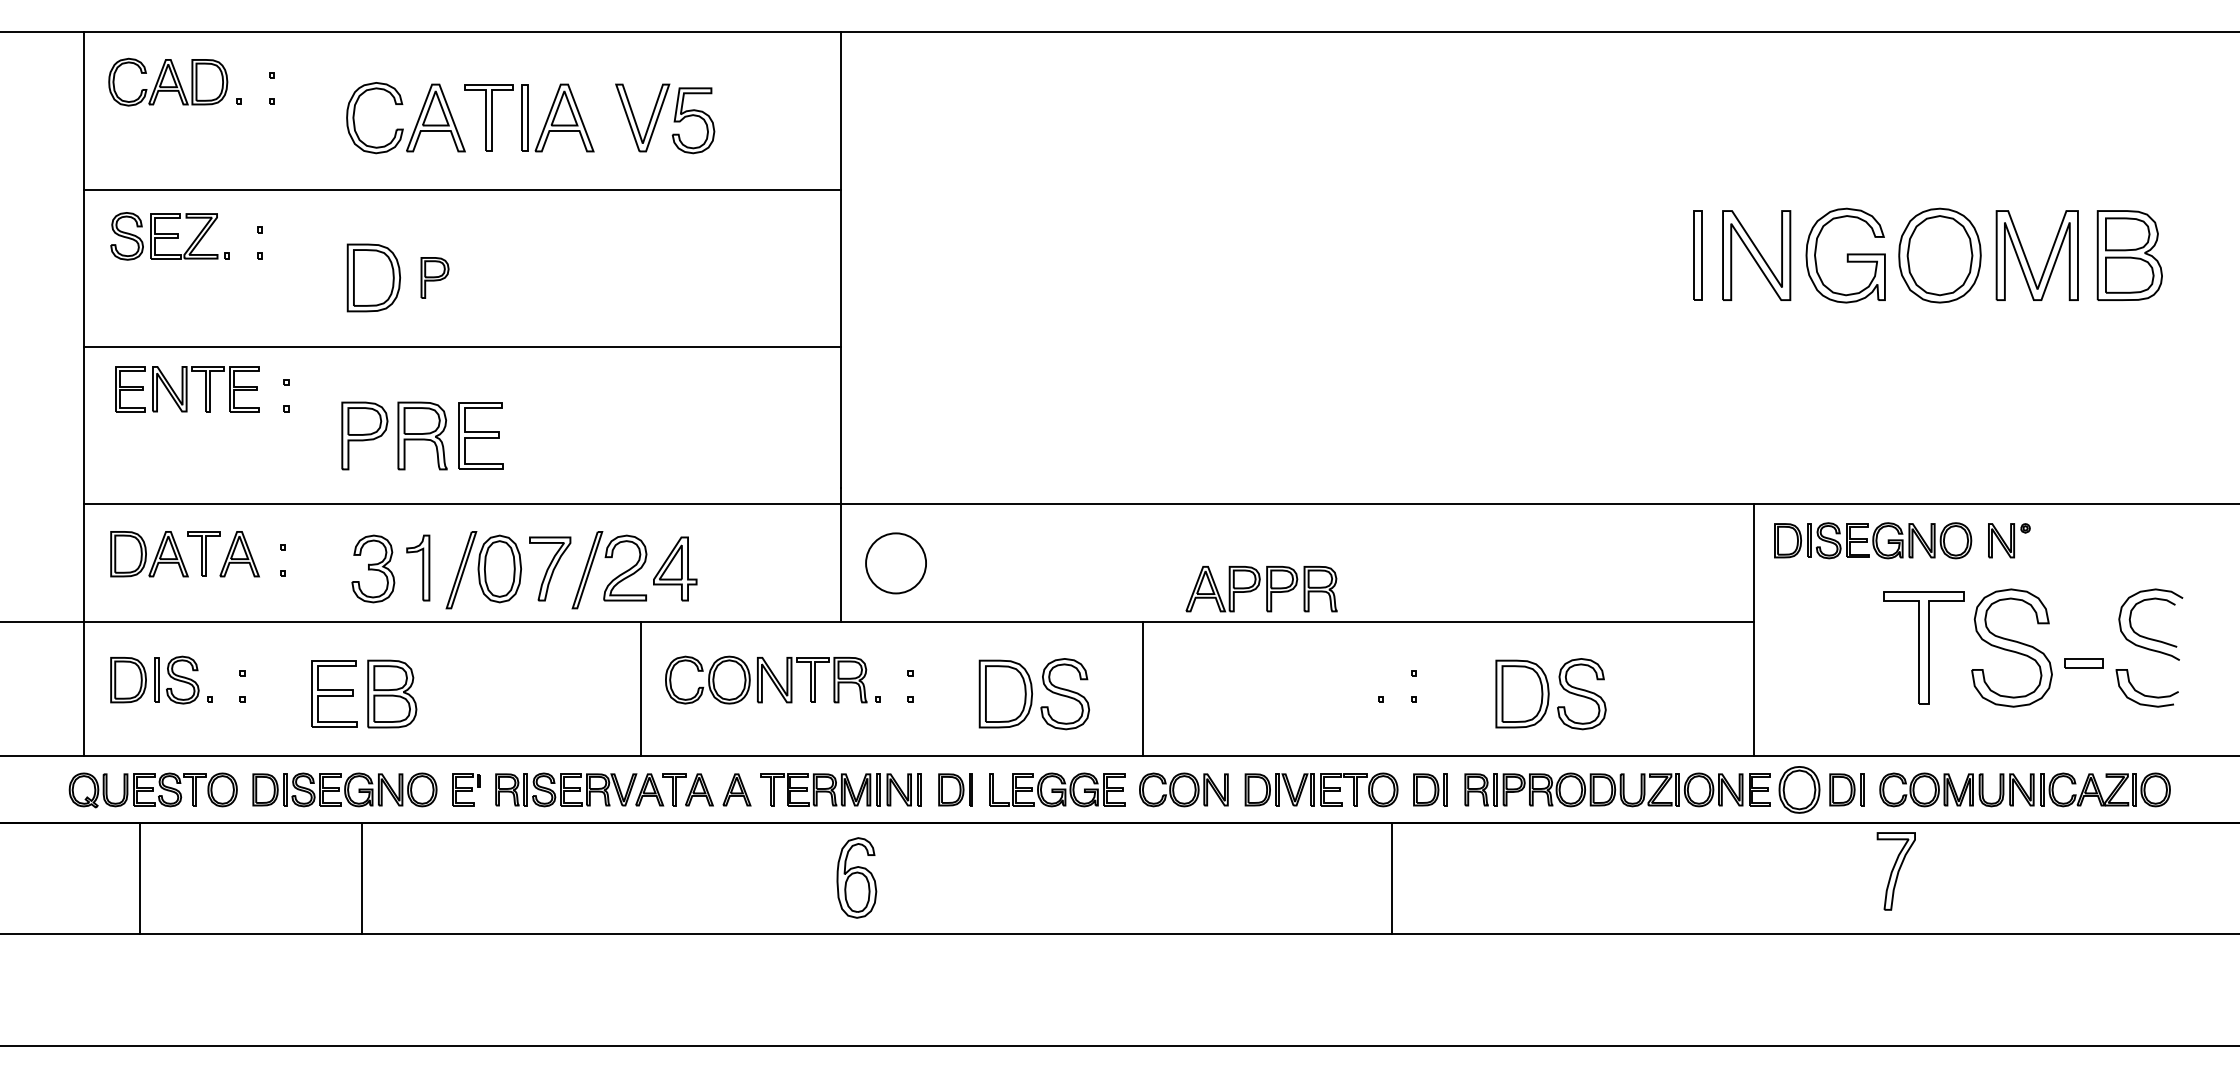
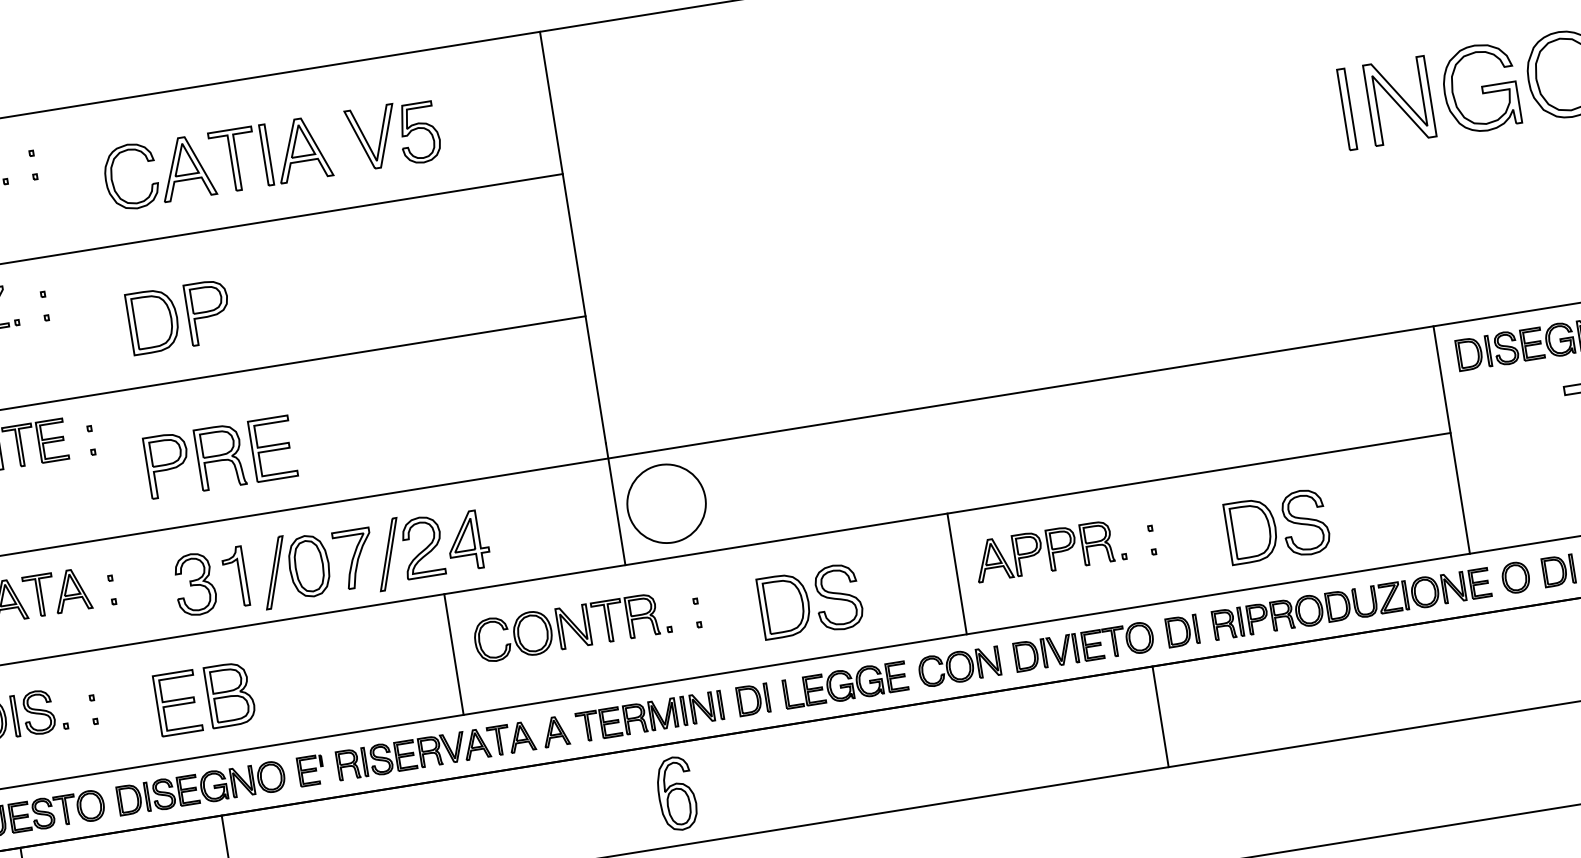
part: (434, 277) -> (208, 312), size x1.67
circle: (895, 563) -> (666, 503), size x1.43
part: (1261, 589) -> (1043, 551), moved
line: (1143, 689) -> (957, 574), moved
part: (1799, 789) -> (1515, 577), size x0.71

